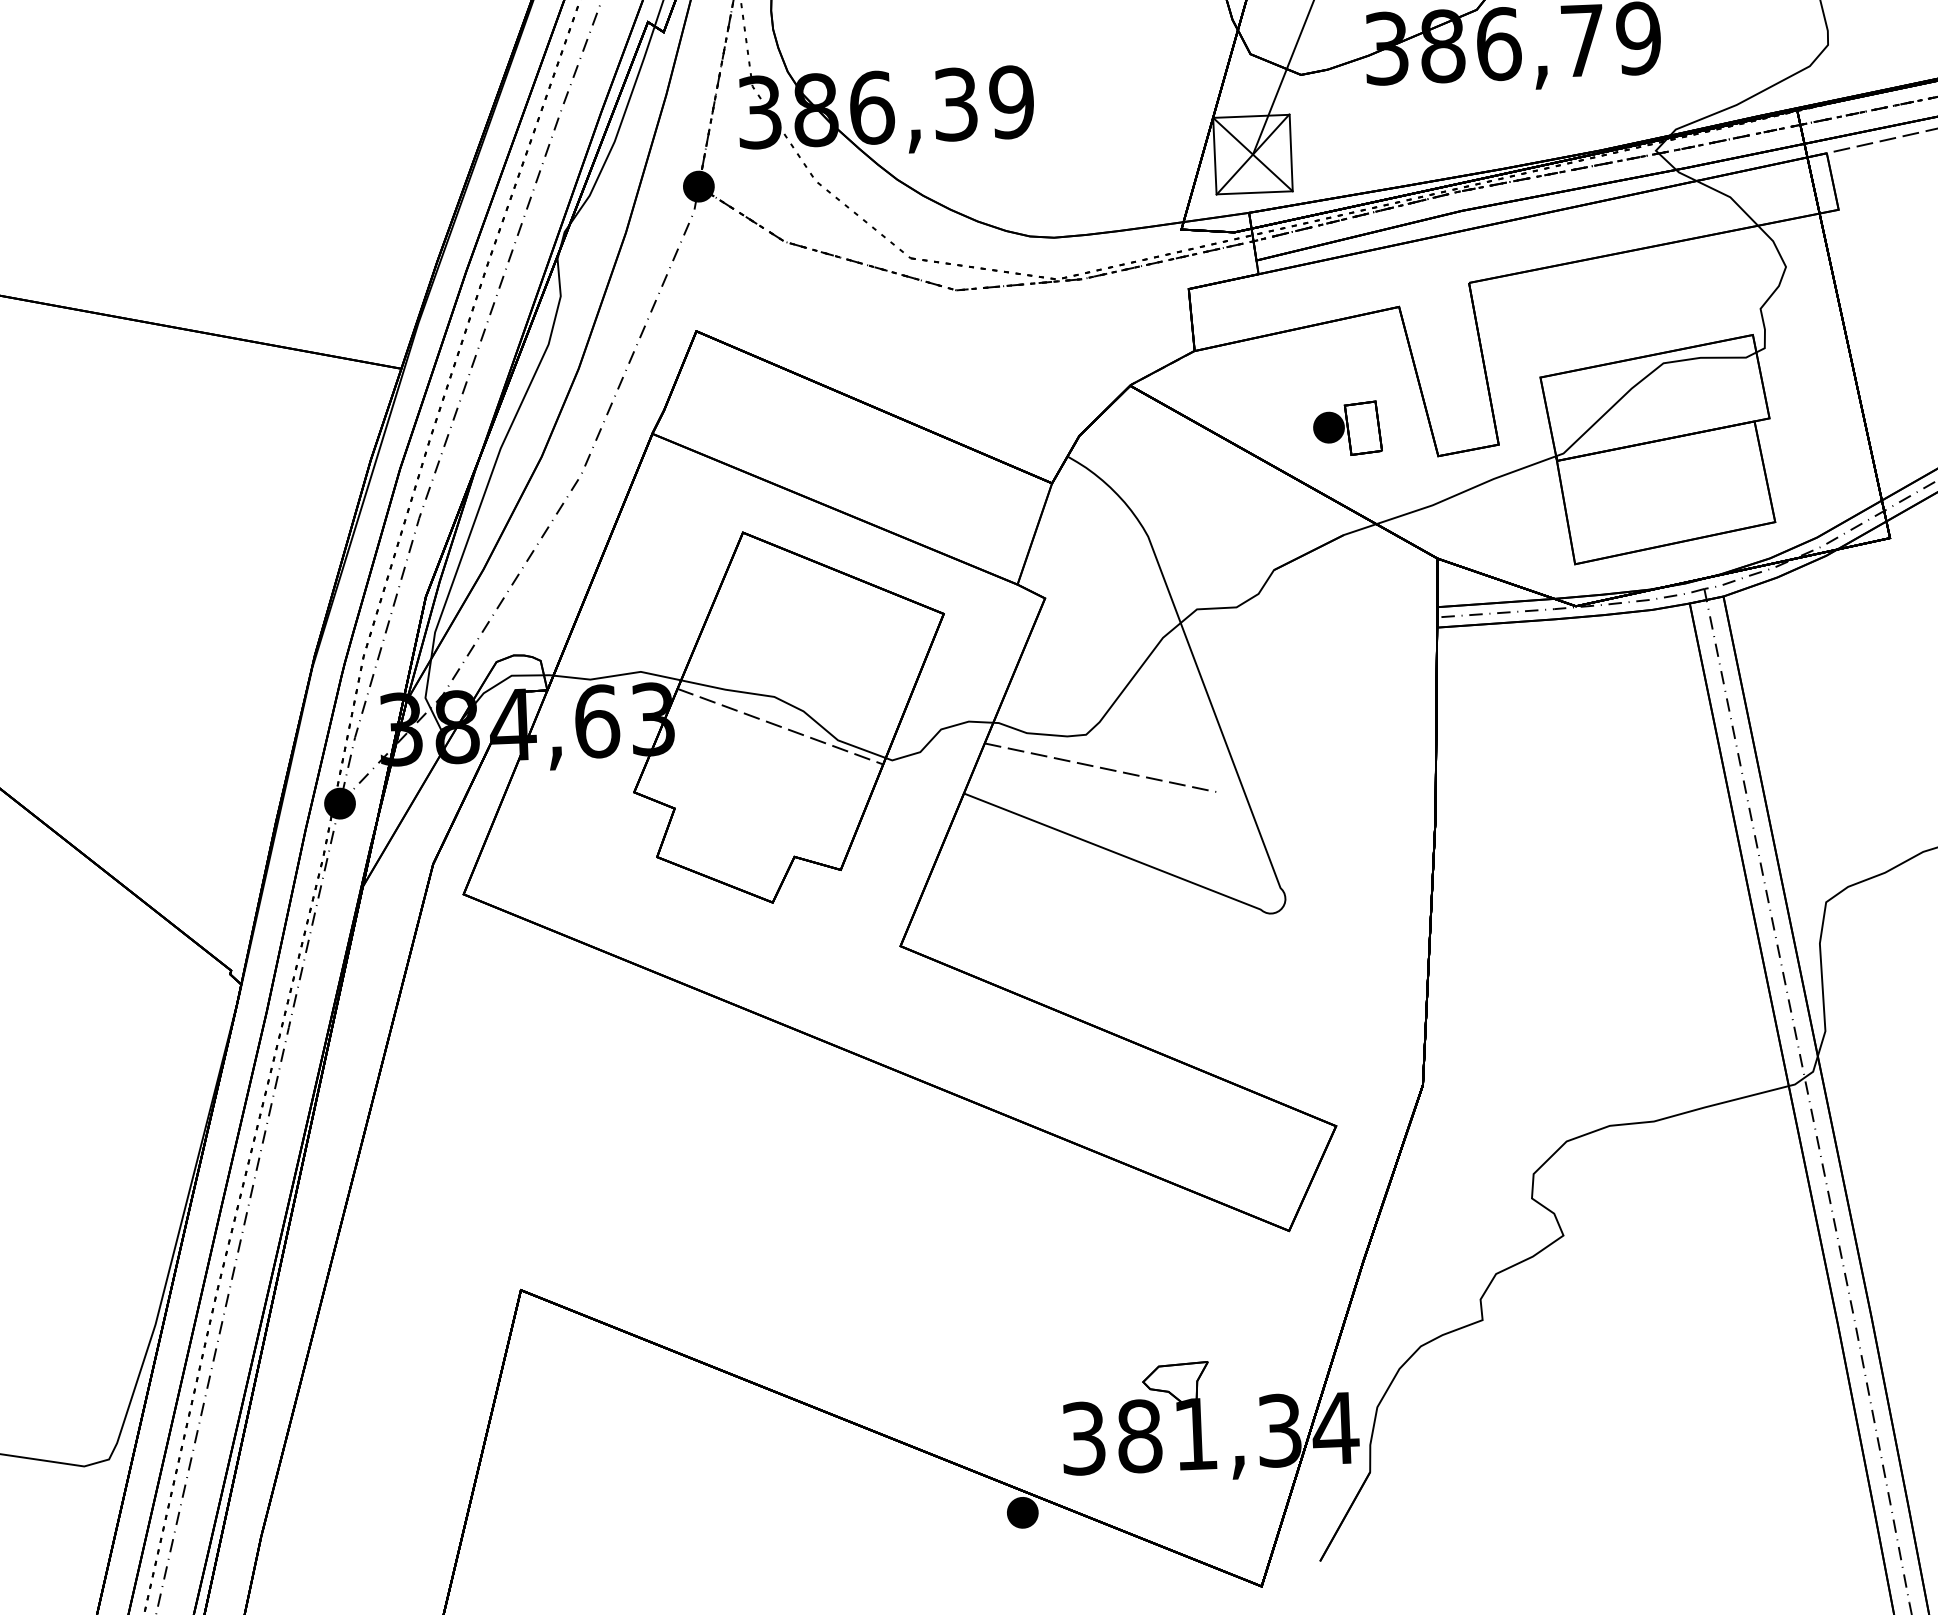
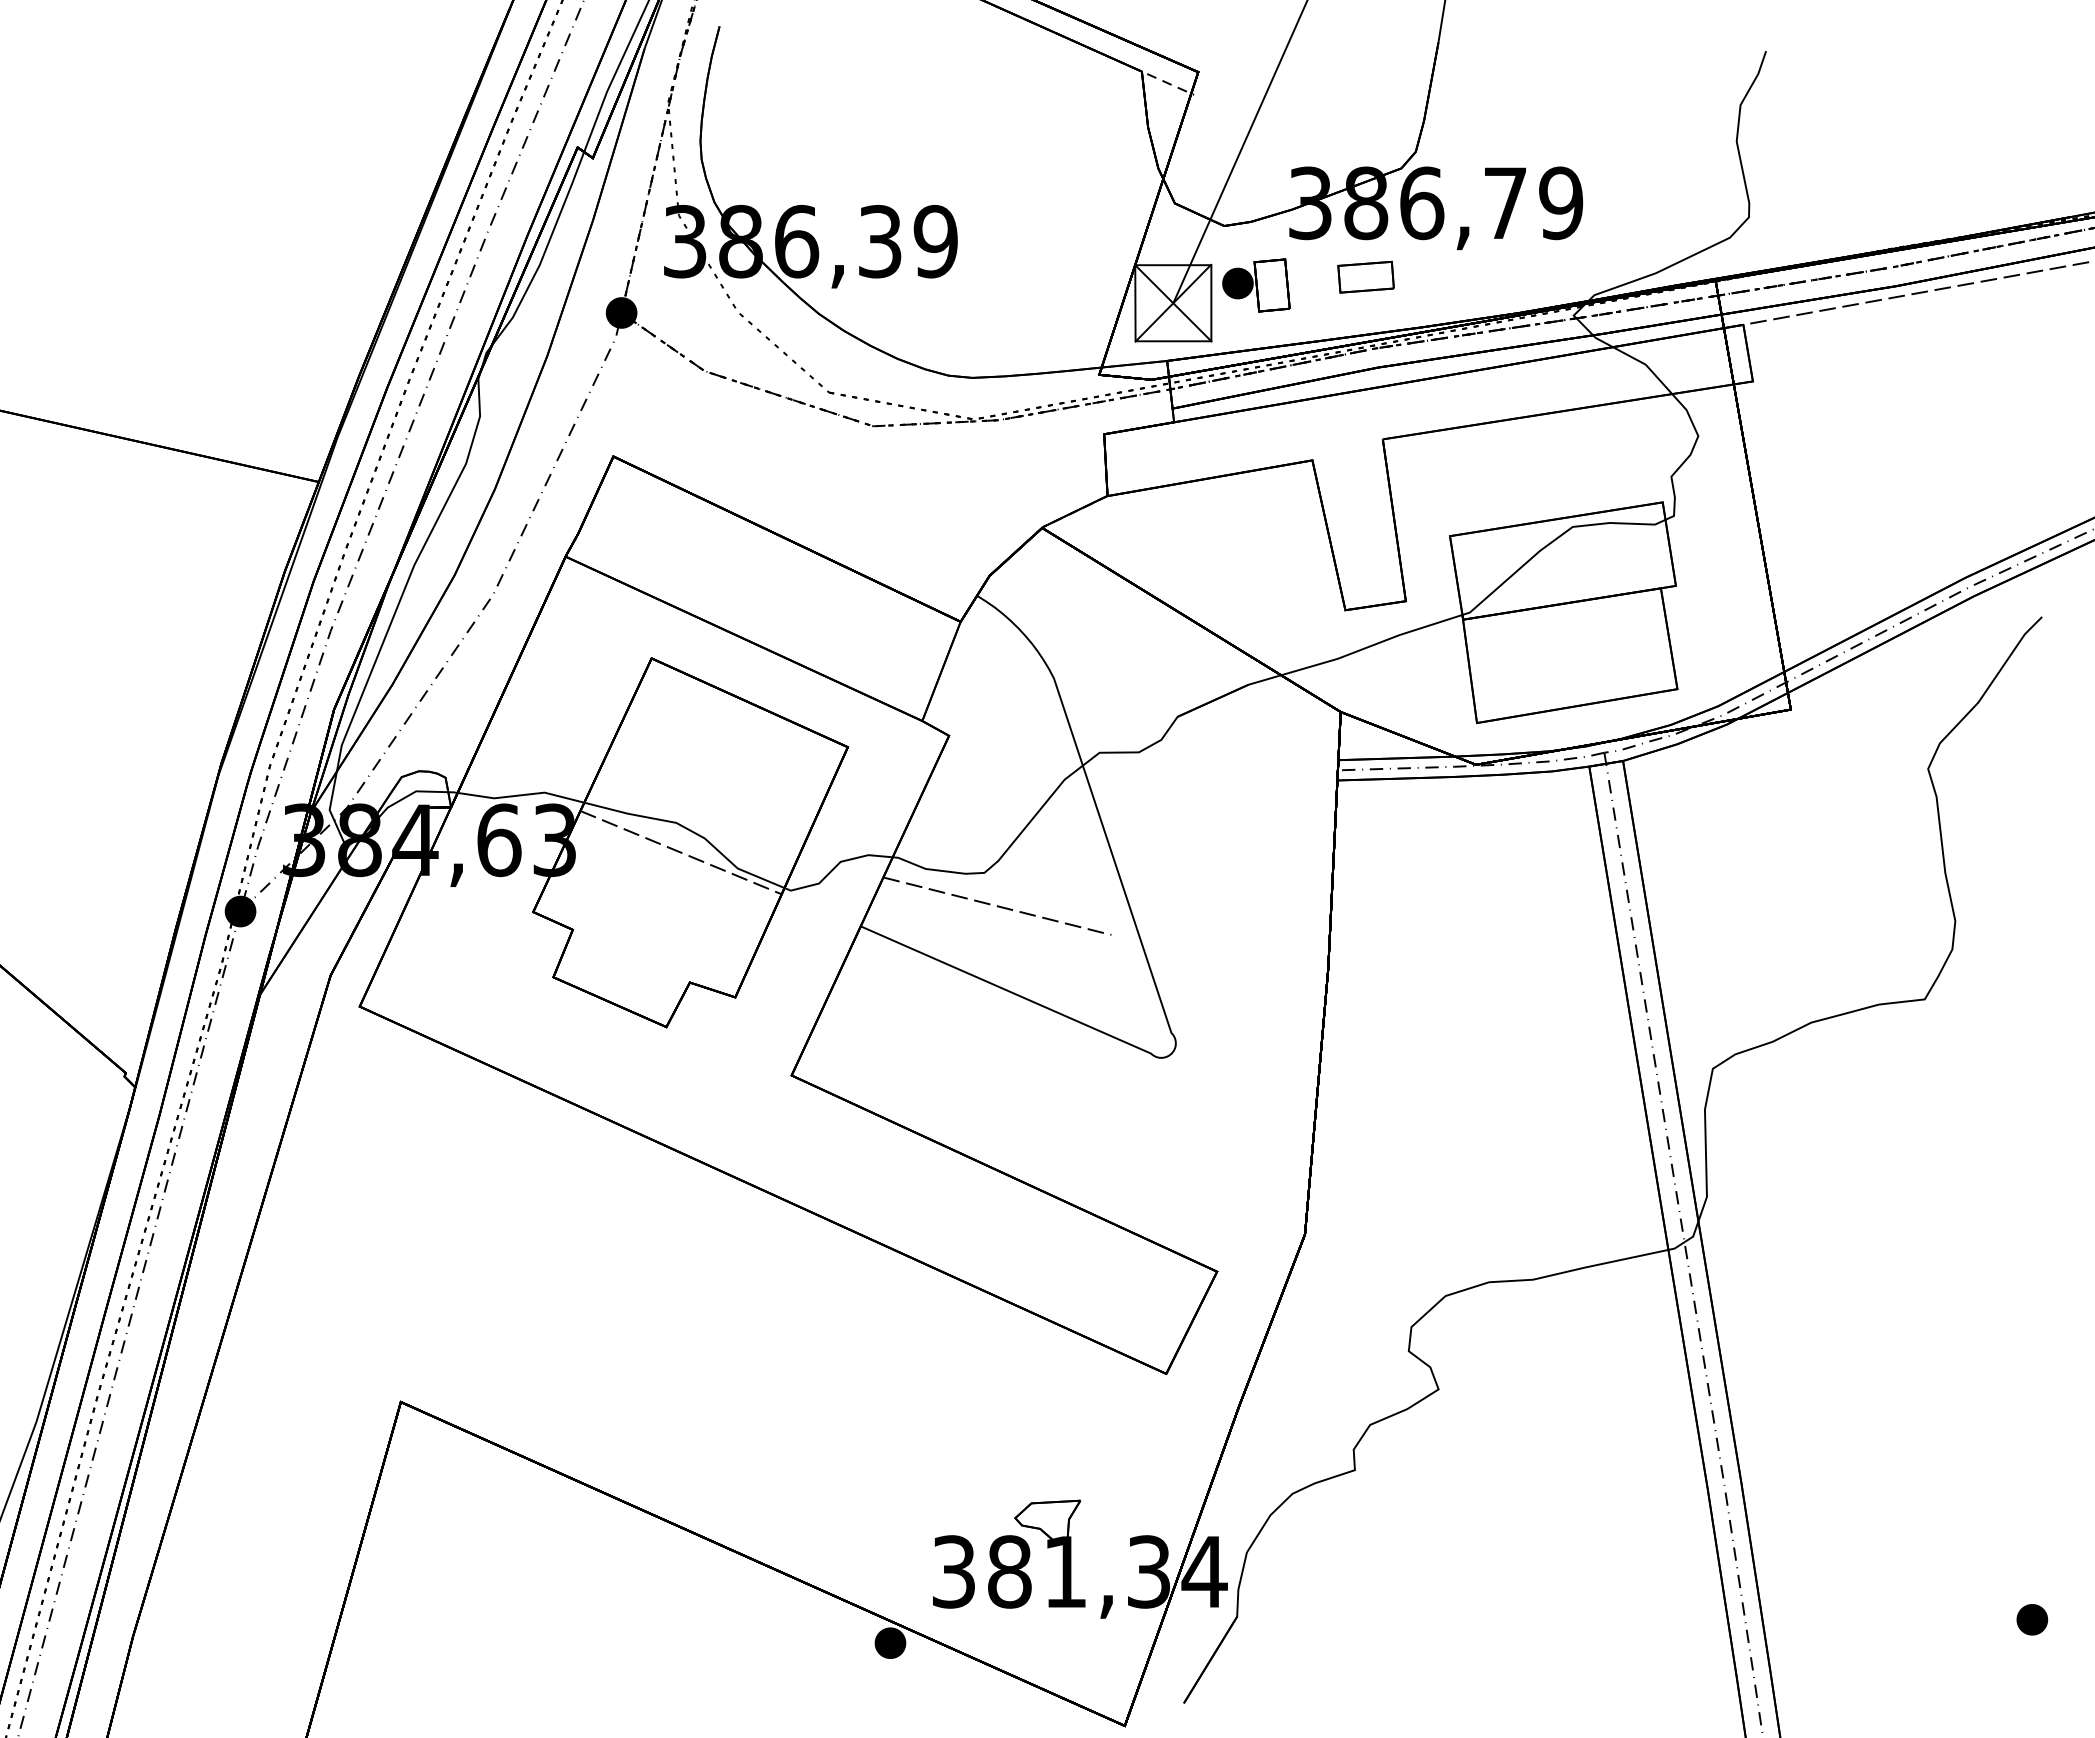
part: (1445, 119) -> (1365, 276), added
part: (1347, 428) -> (1256, 285), moved

